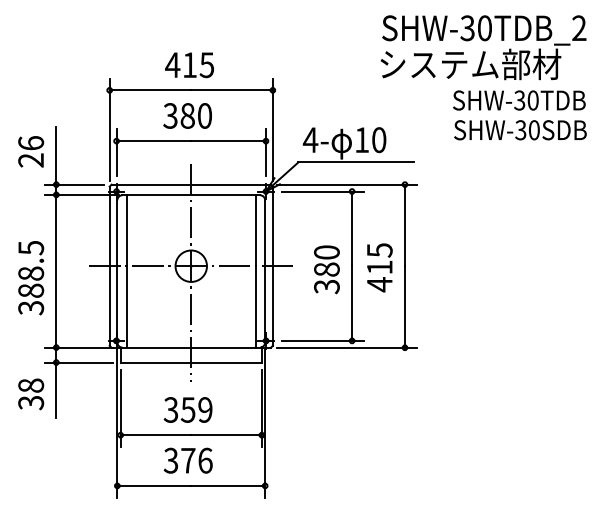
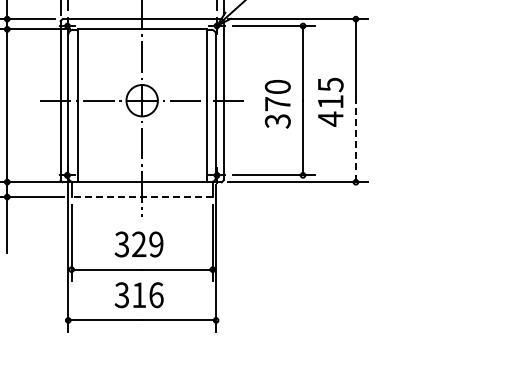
text: (326, 269) -> (277, 103), 380 -> 370
line: (404, 306) -> (355, 140), solid -> dashed
line: (191, 362) -> (142, 196), solid -> dashed
text: (187, 409) -> (138, 243), 359 -> 329
text: (188, 460) -> (139, 294), 376 -> 316

